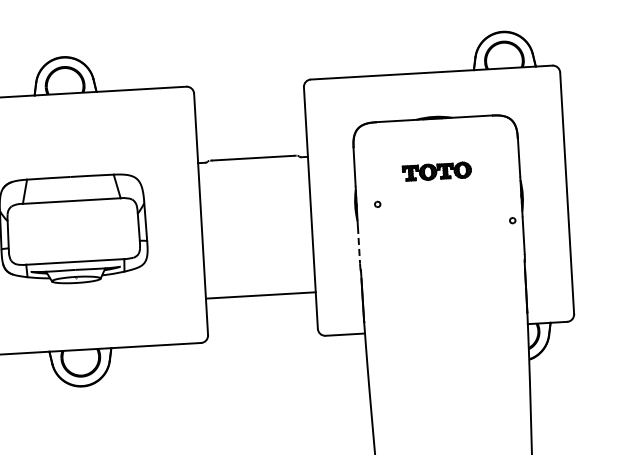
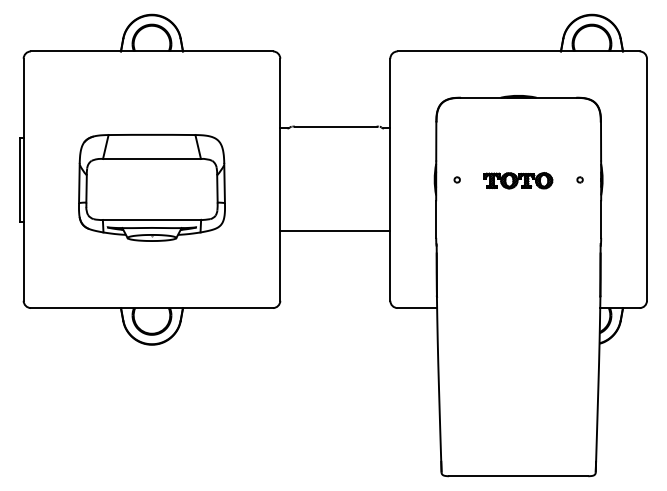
part: (437, 171) -> (518, 180), moved
part: (512, 220) -> (579, 179), moved
line: (359, 246) -> (436, 220), dashed -> solid
line: (261, 295) -> (335, 231), moved

